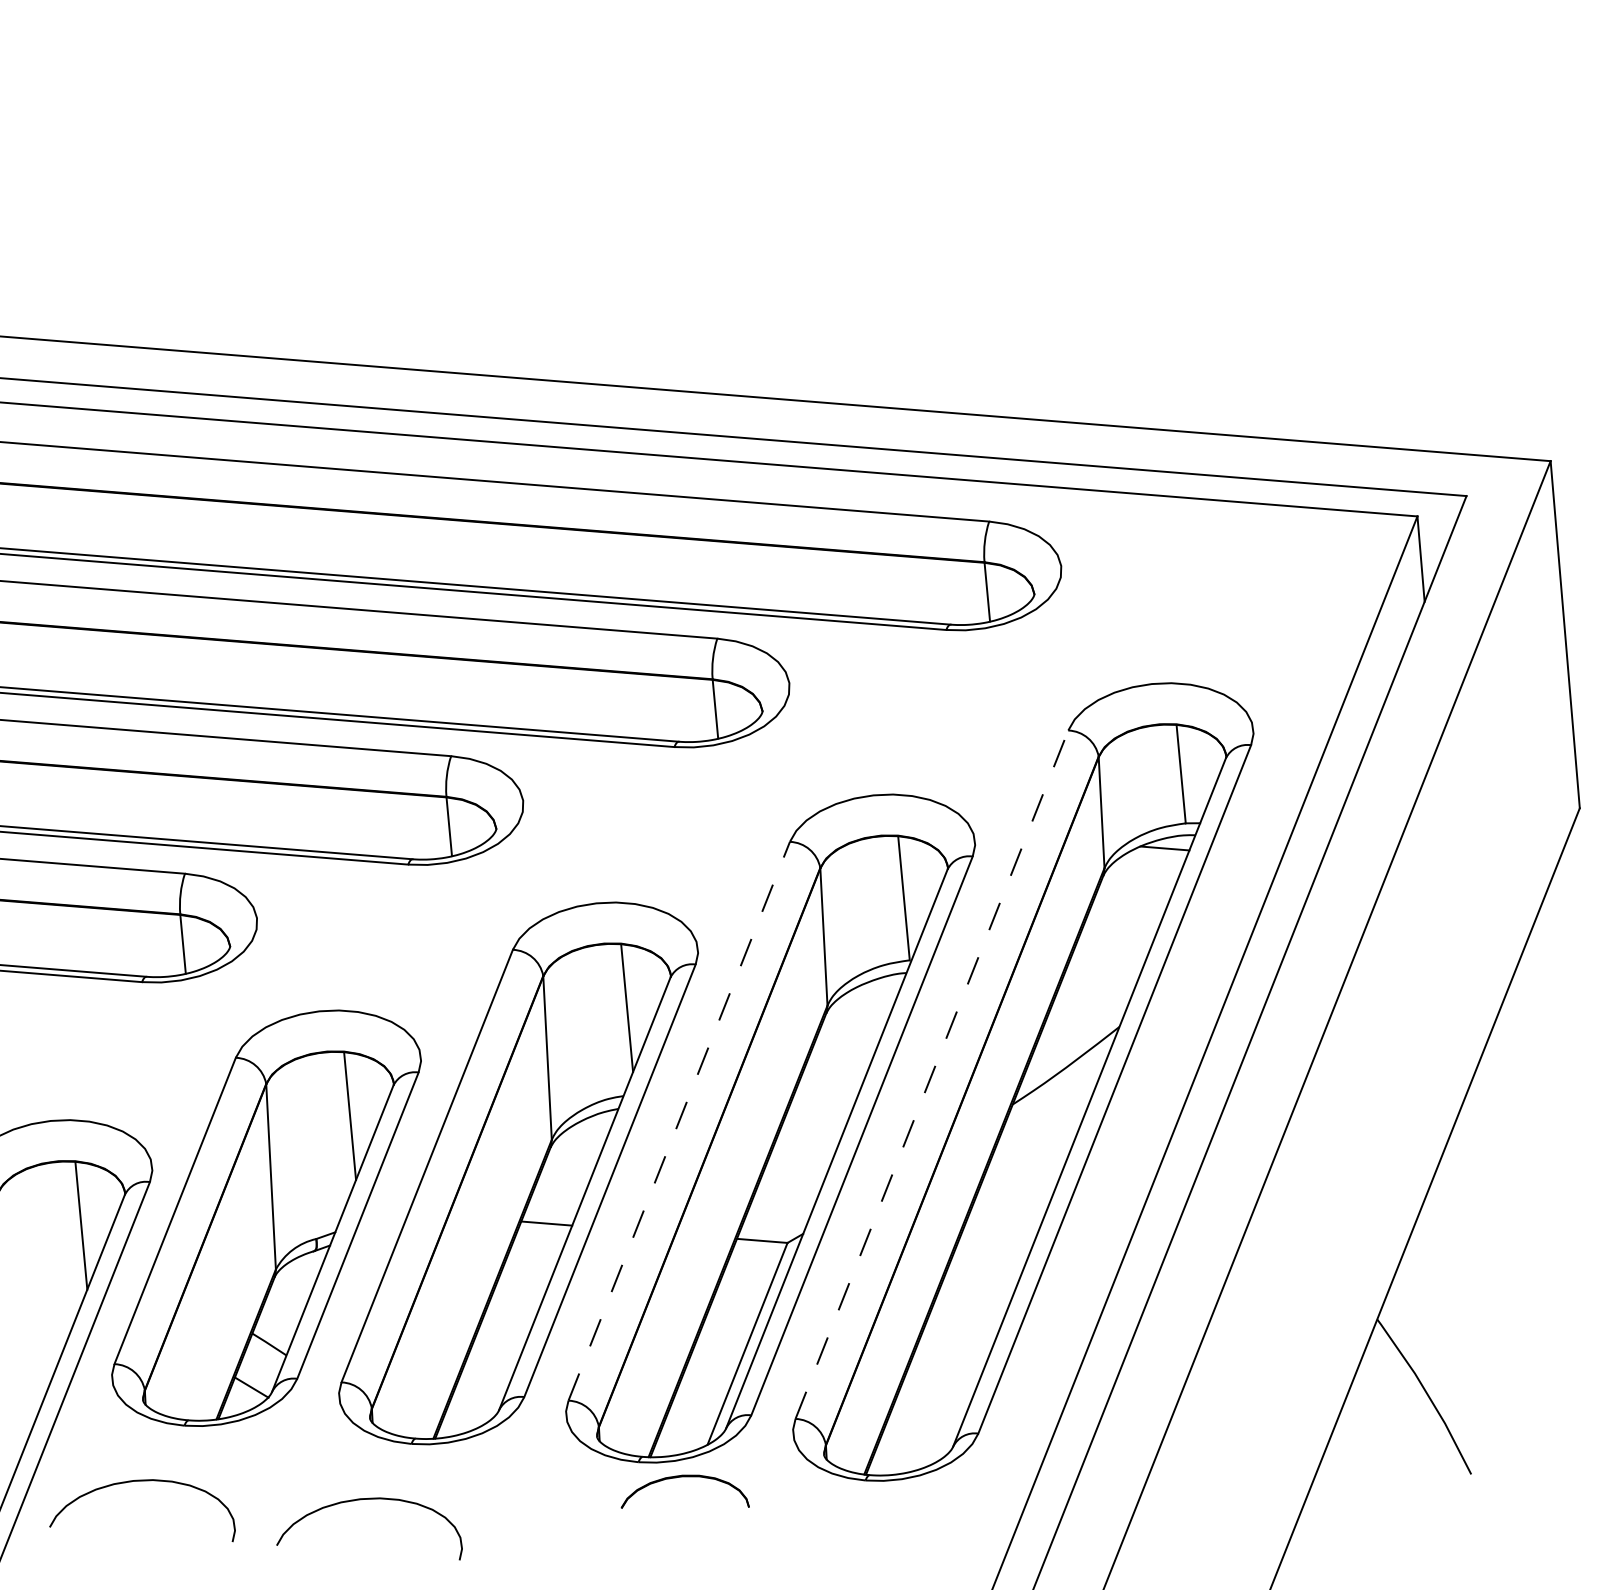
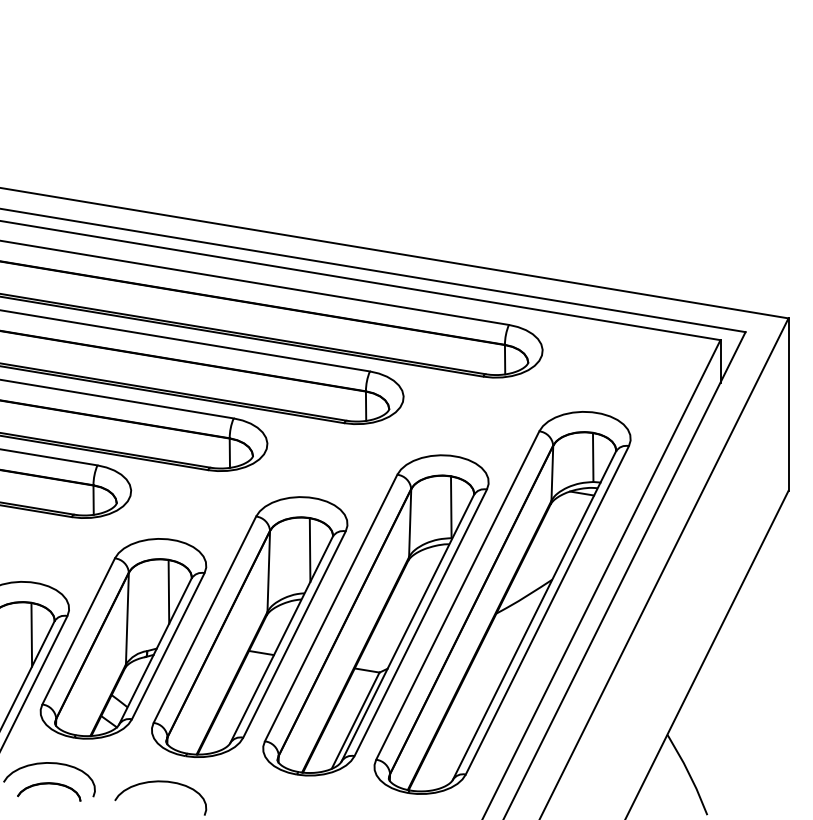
line: (931, 1074) -> (457, 595), dashed -> solid
line: (680, 1122) -> (331, 608), dashed -> solid
part: (683, 1478) -> (49, 784), moved

